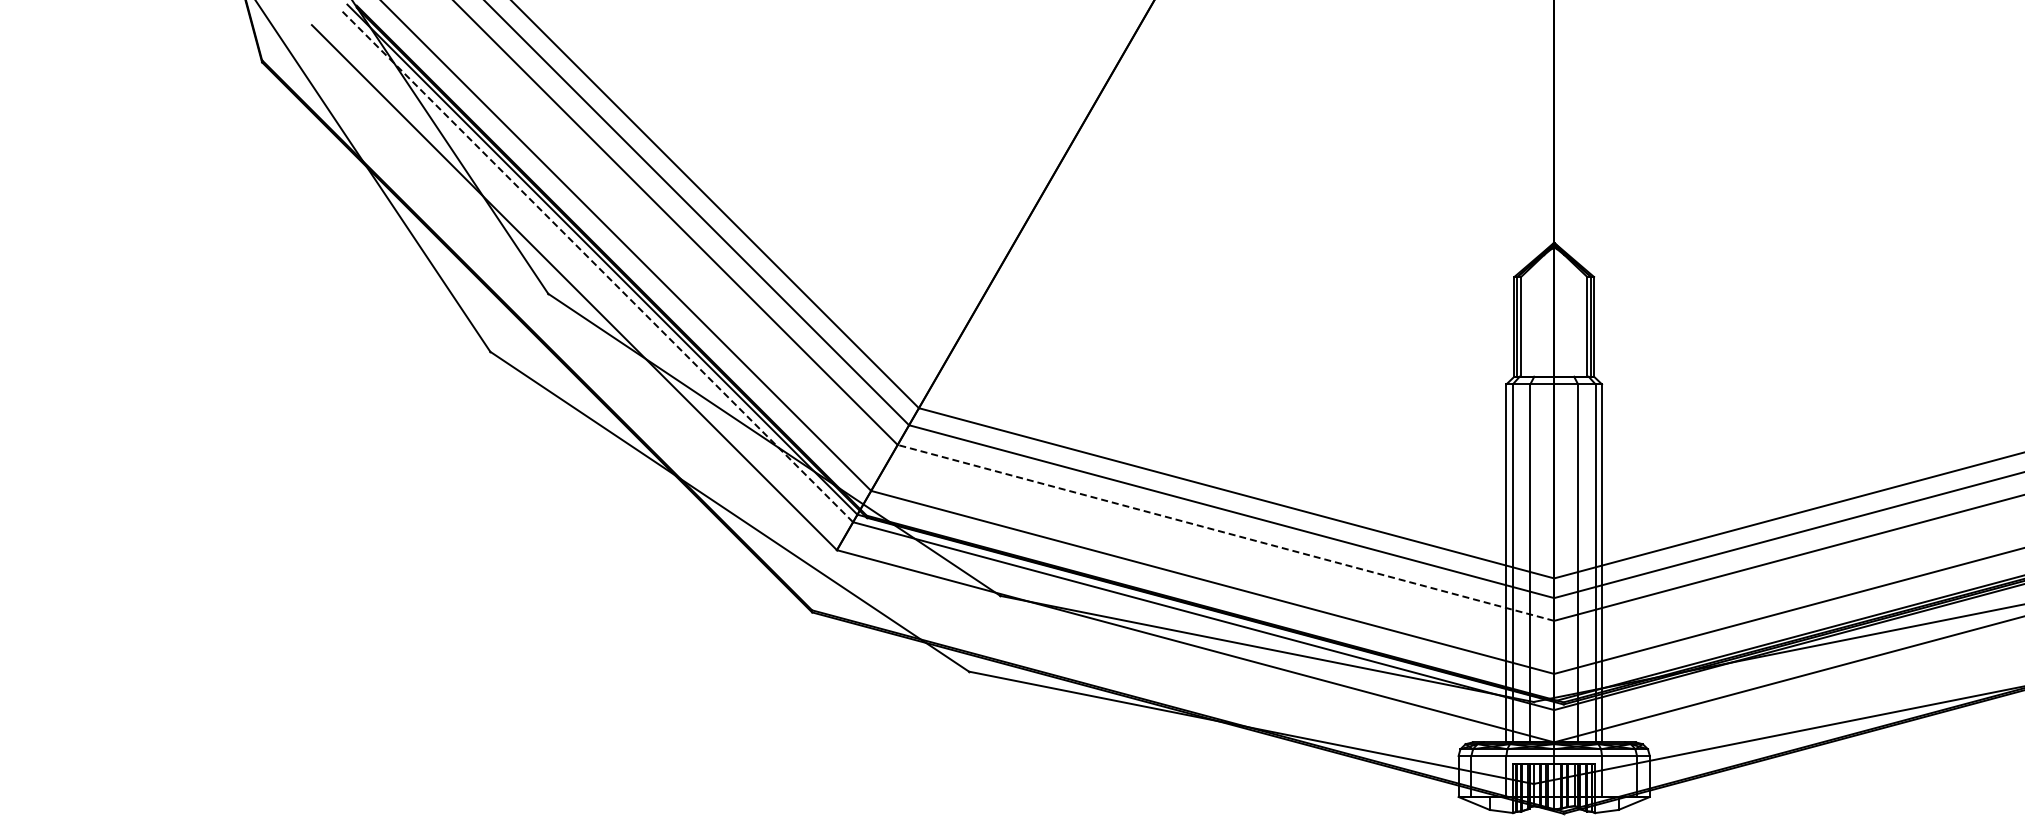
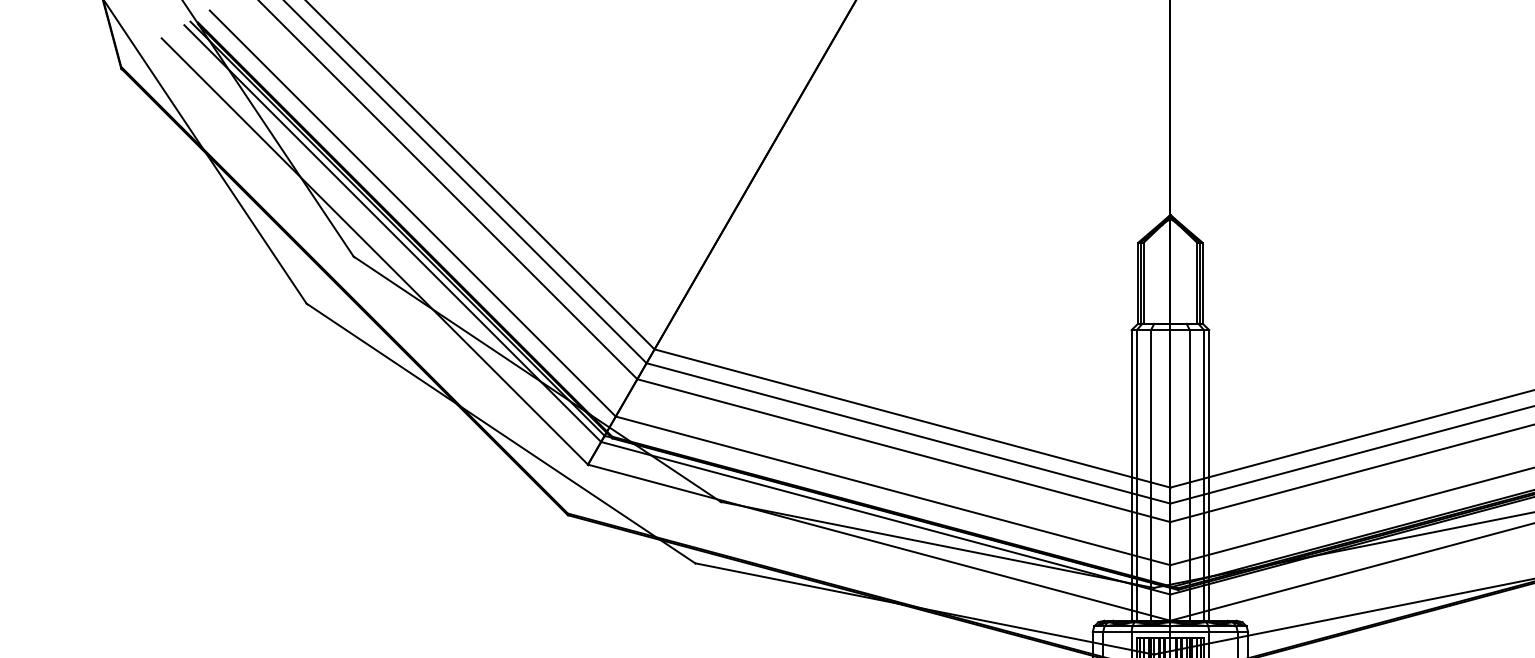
line: (596, 265) -> (392, 233), dashed -> solid
line: (1225, 532) -> (903, 450), dashed -> solid

